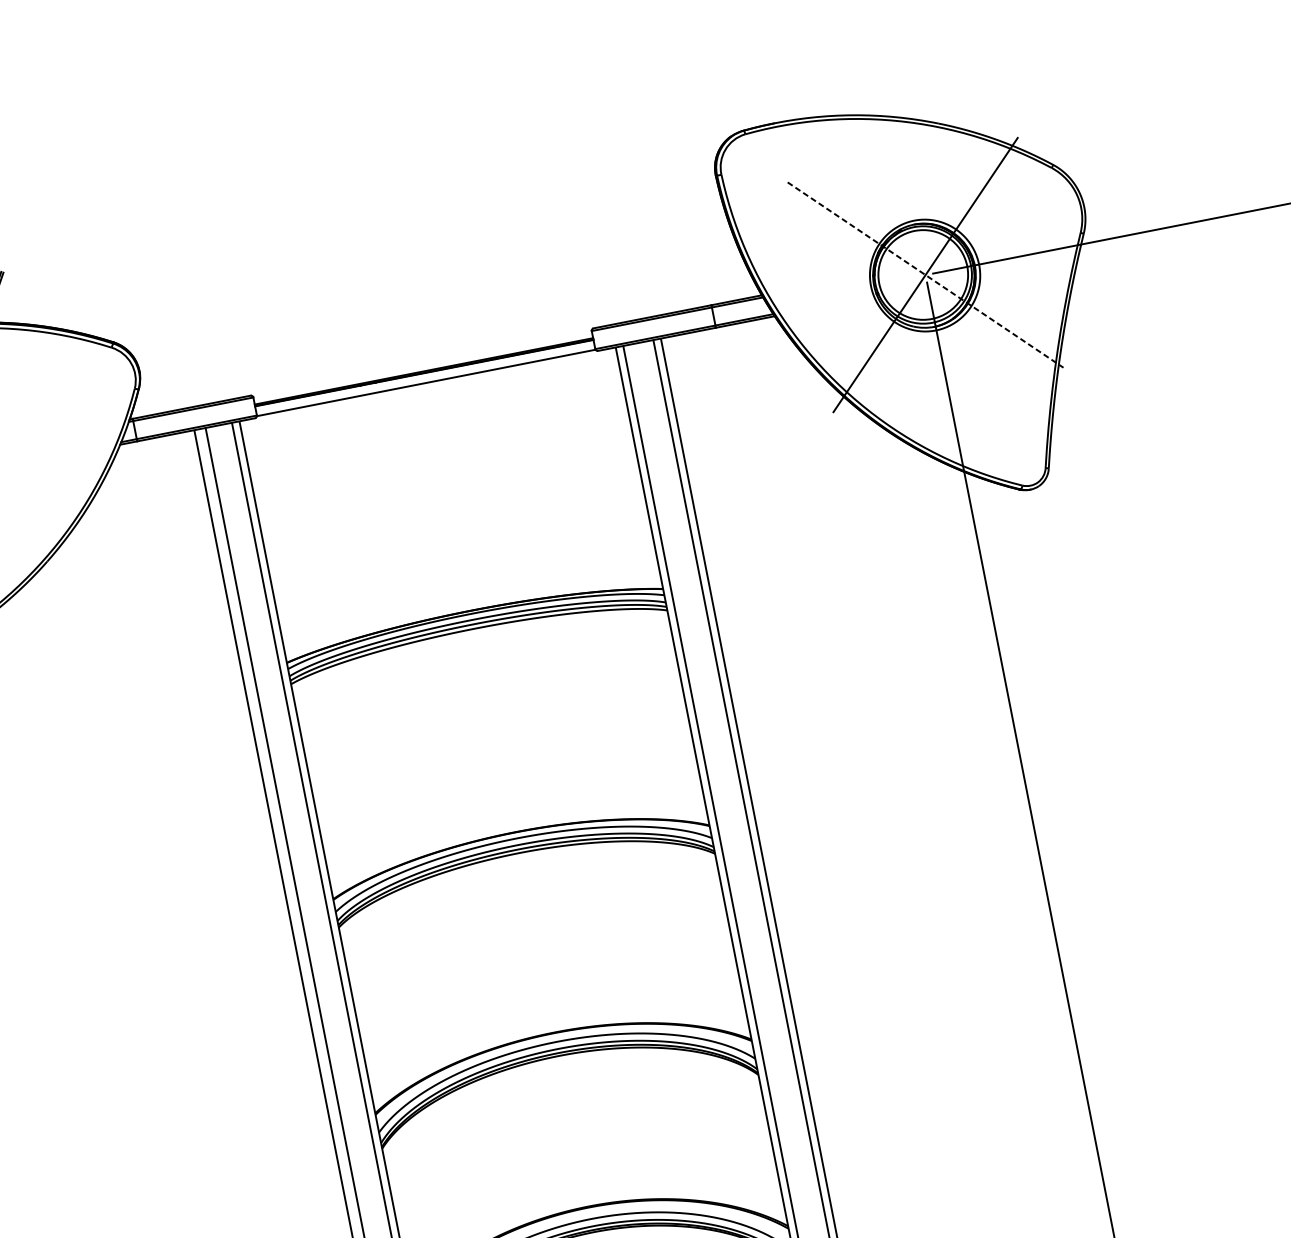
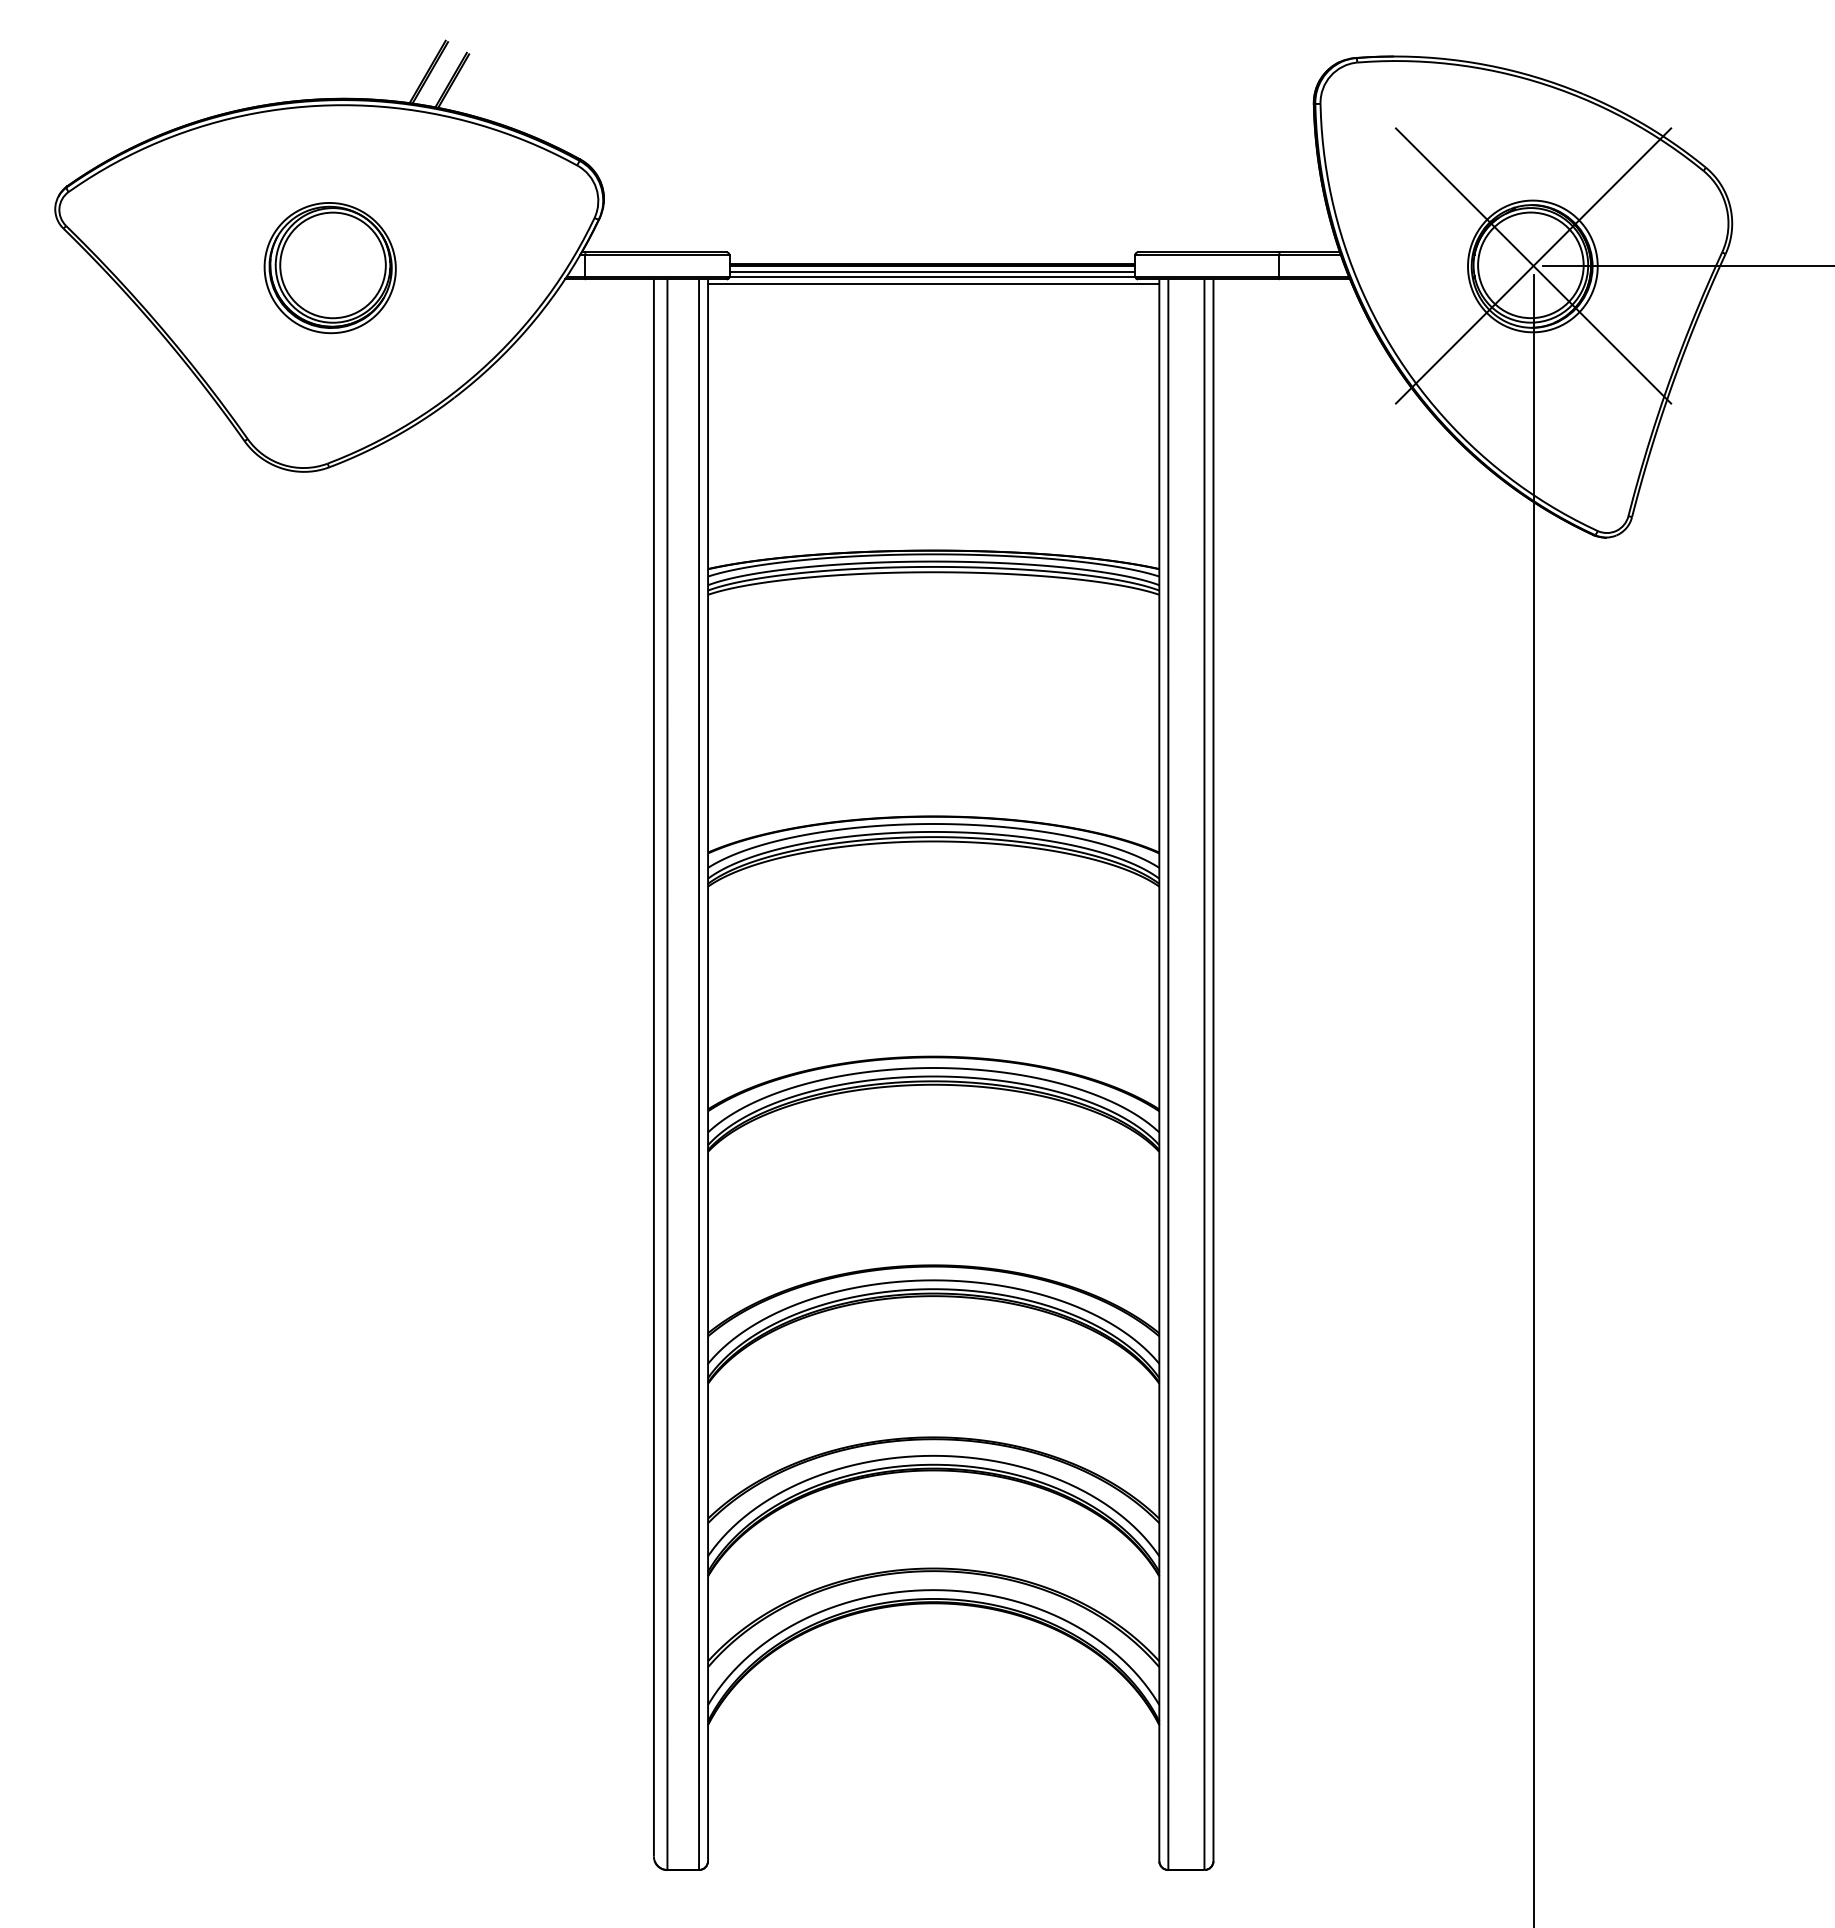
line: (925, 274) -> (1533, 265), dashed -> solid
line: (425, 378) -> (932, 272), added
line: (428, 387) -> (933, 283), added

